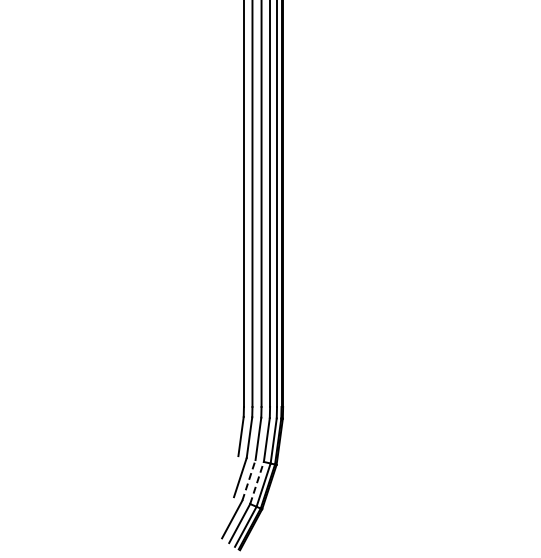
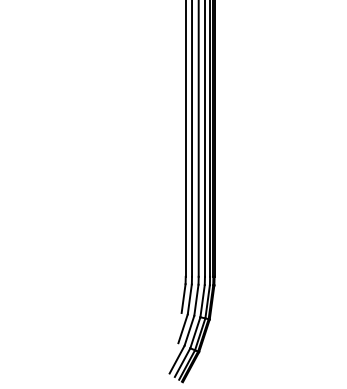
line: (249, 479) -> (189, 330), dashed -> solid
line: (257, 482) -> (195, 332), dashed -> solid

